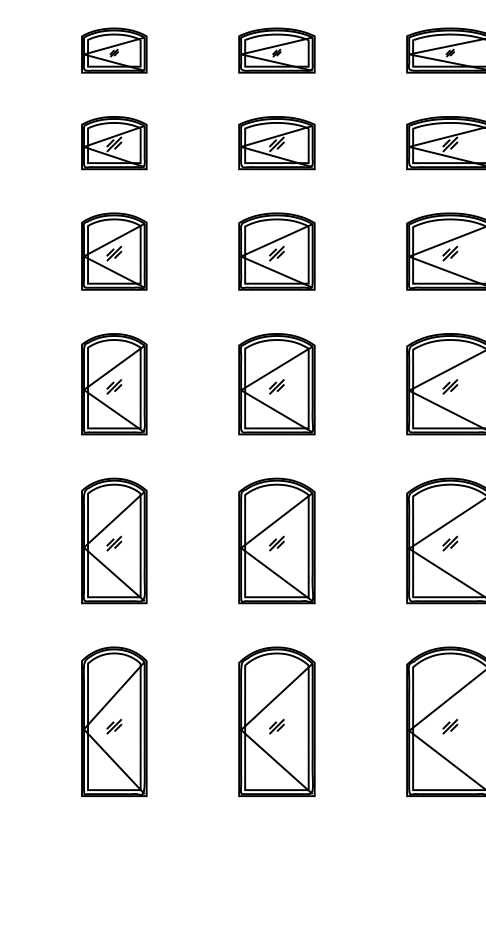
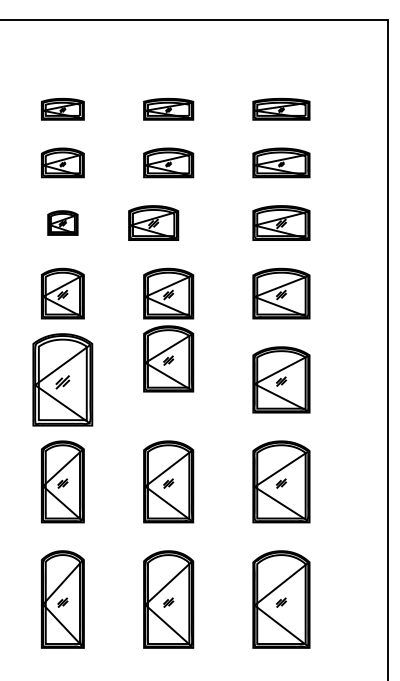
part: (113, 142) -> (62, 222), size x0.7
part: (276, 142) -> (153, 222), moved
part: (113, 383) -> (62, 379), size x1.4
part: (276, 383) -> (168, 358), moved

